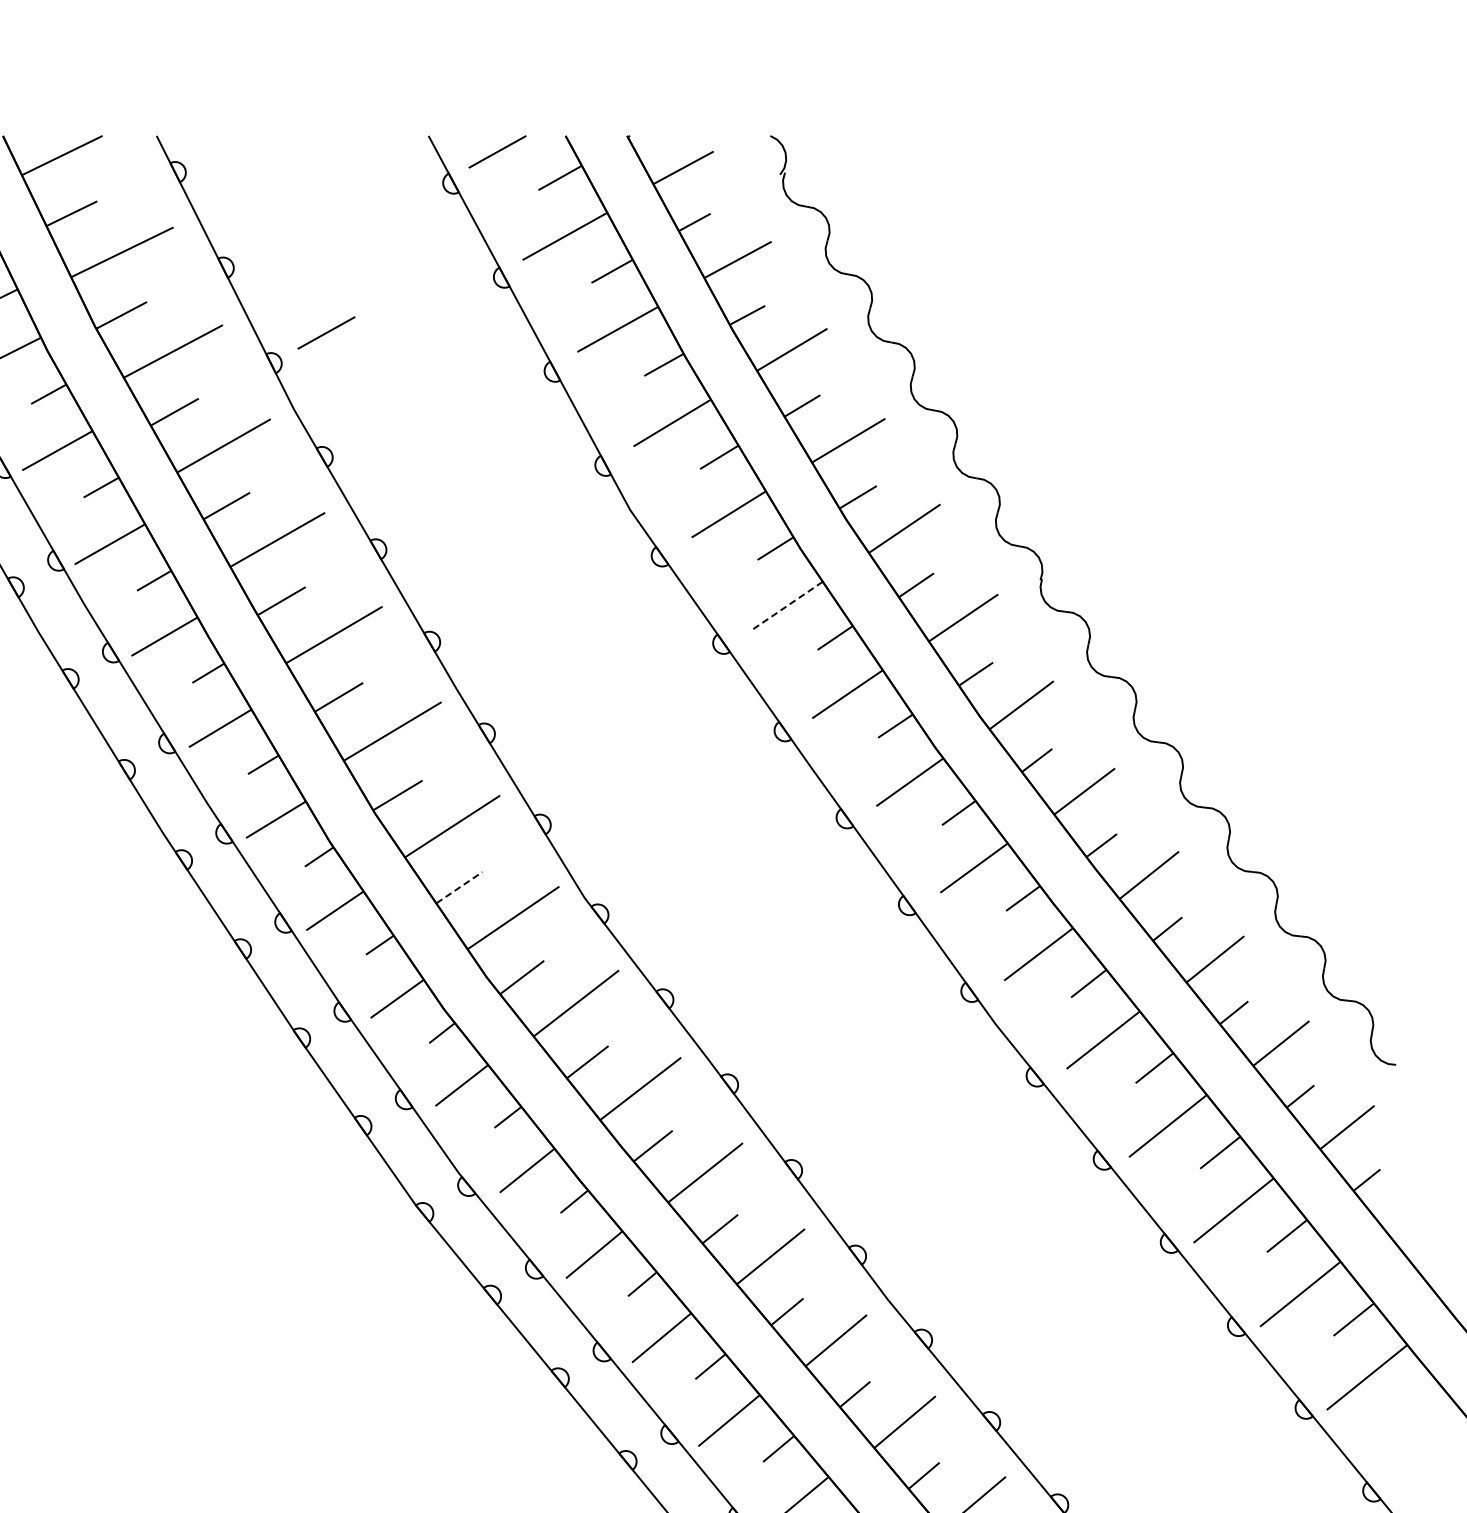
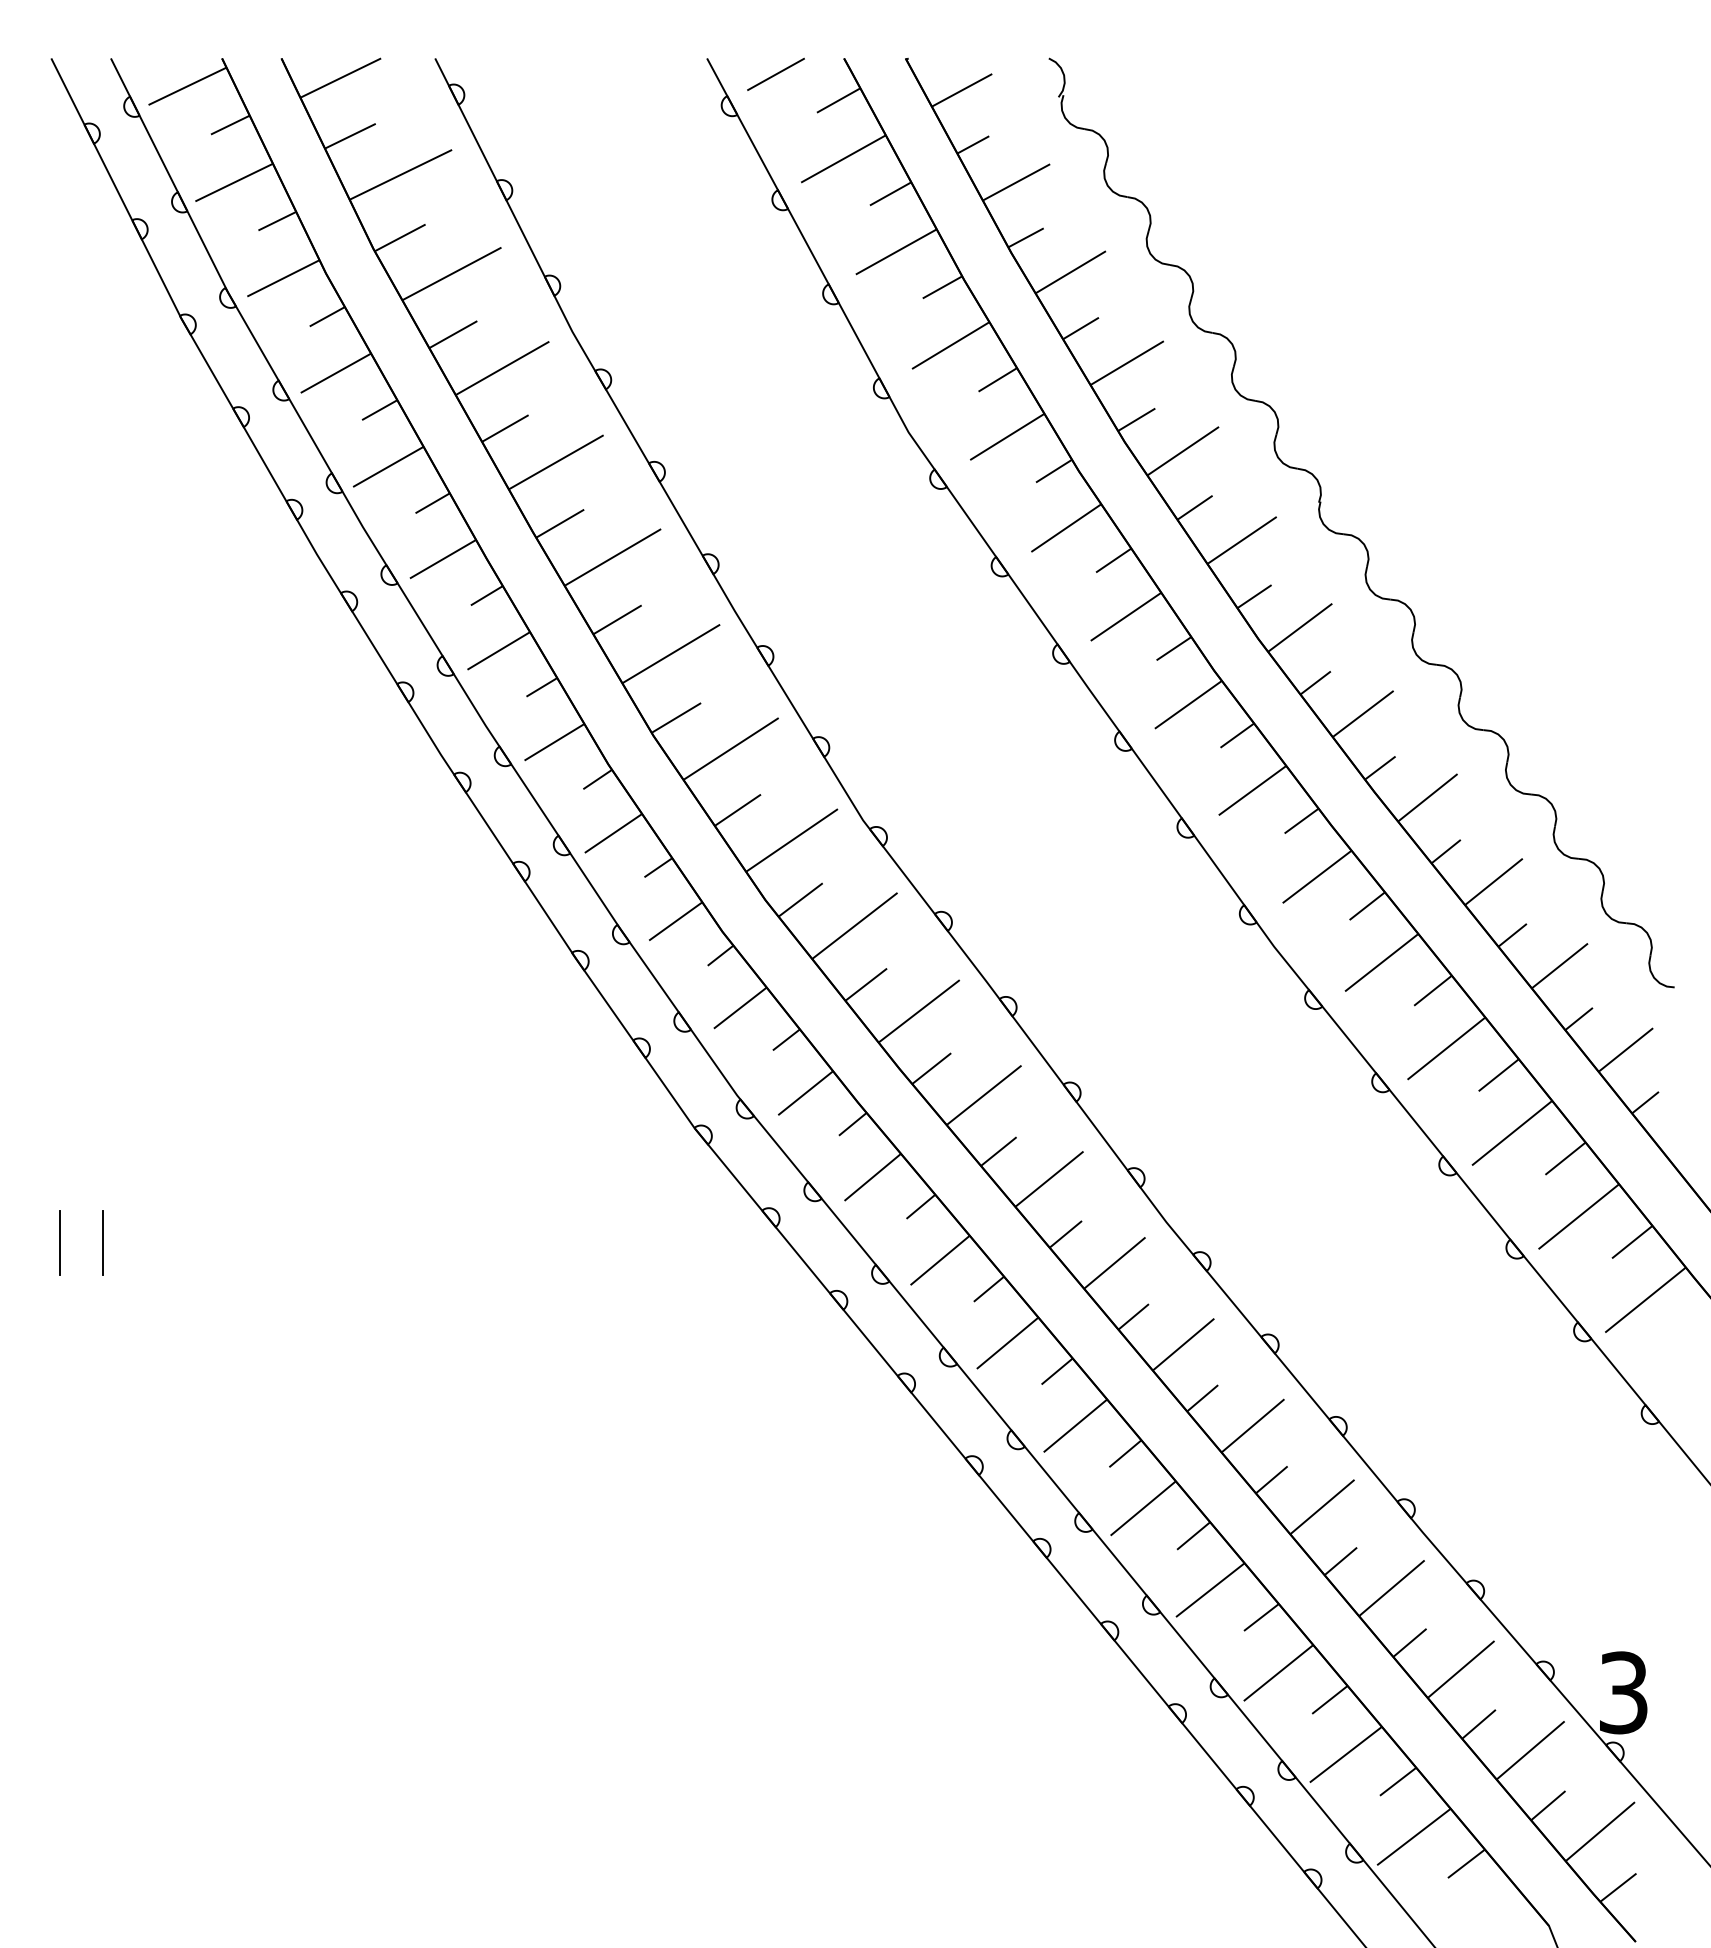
line: (326, 331) -> (604, 254), removed
line: (787, 605) -> (1065, 528), dashed -> solid
line: (459, 887) -> (737, 810), dashed -> solid

